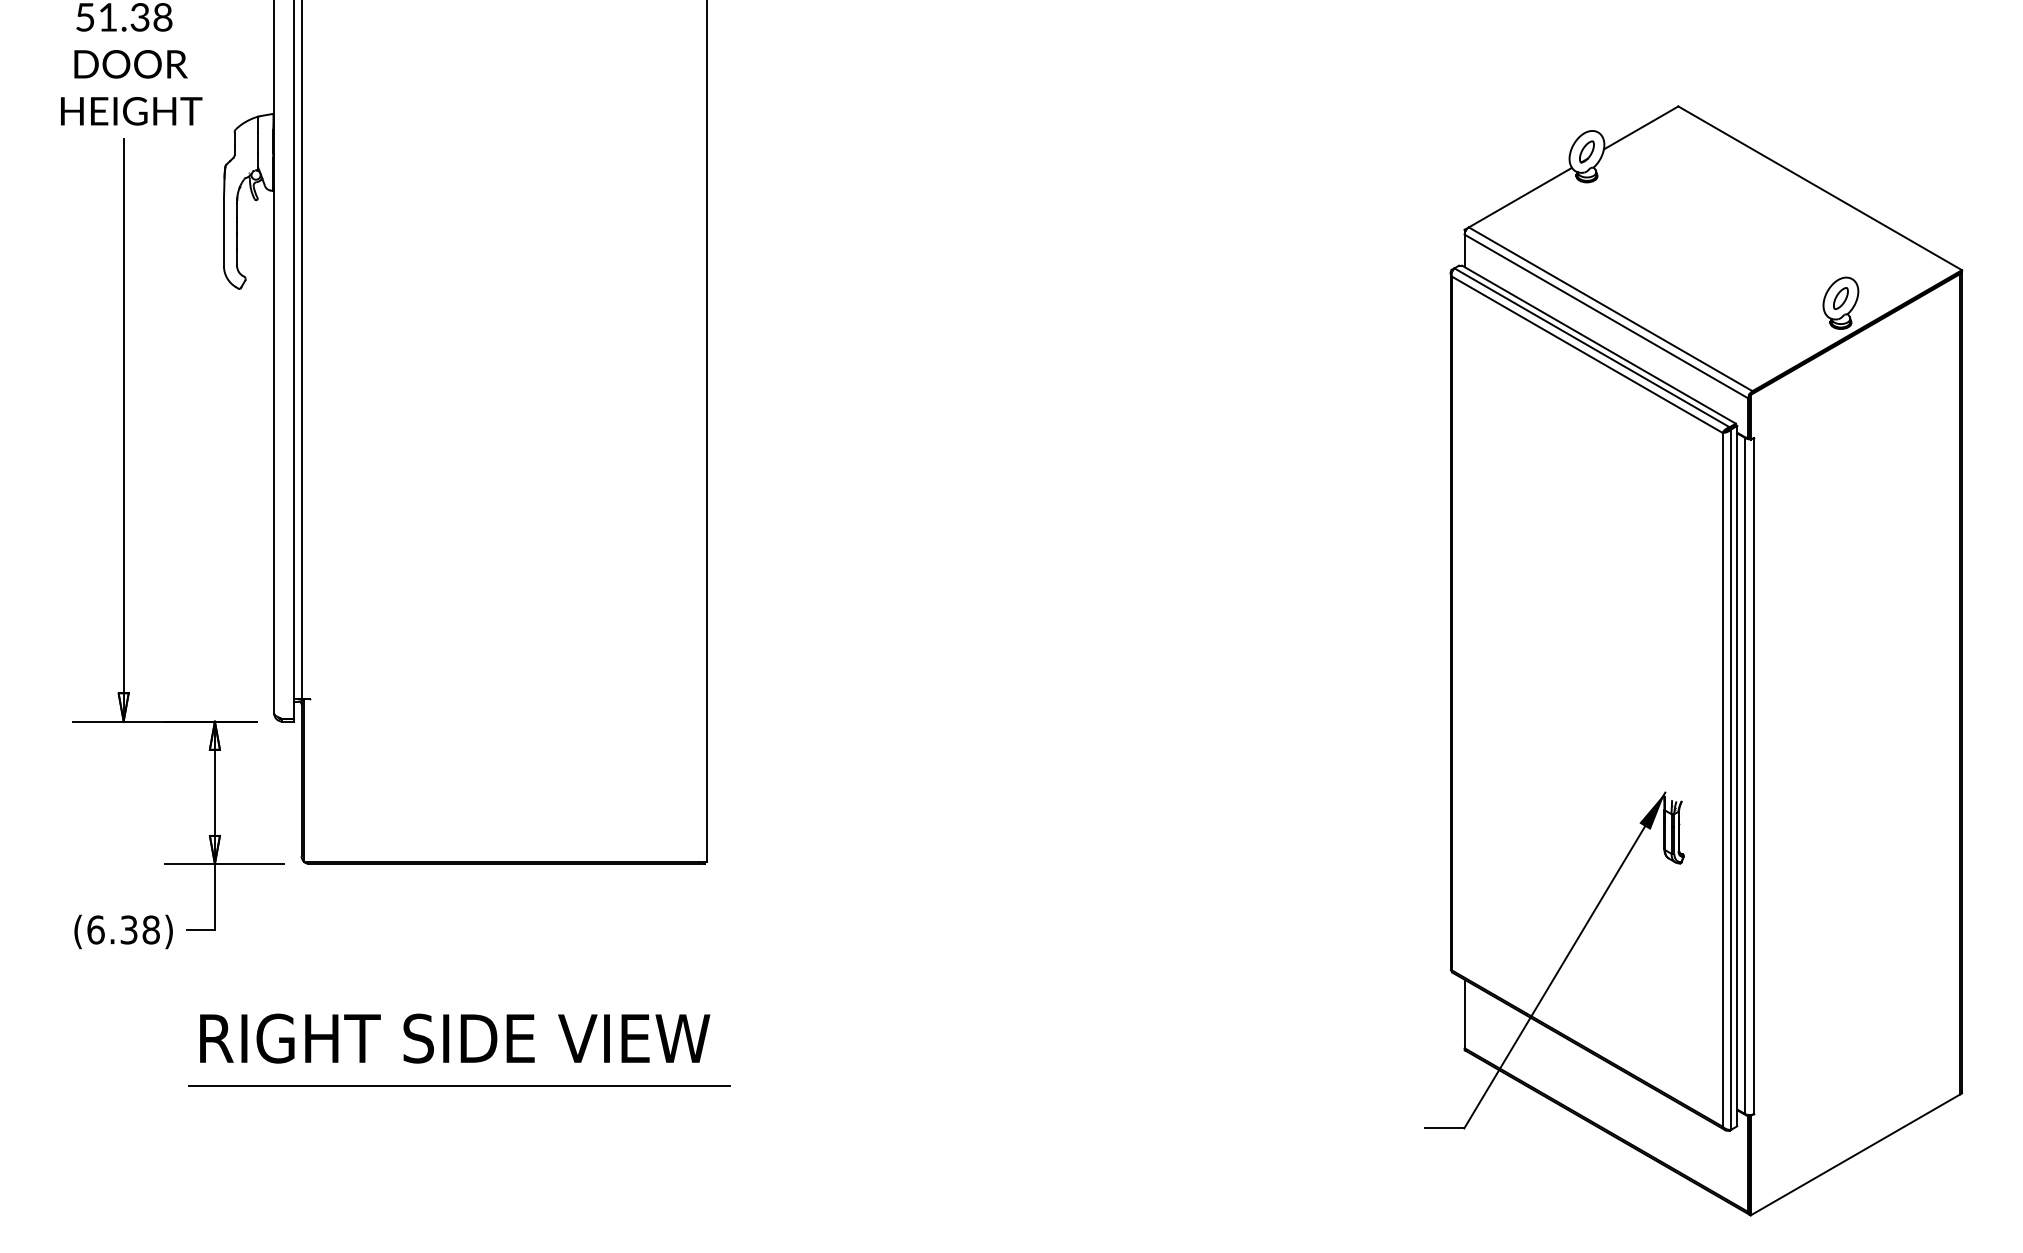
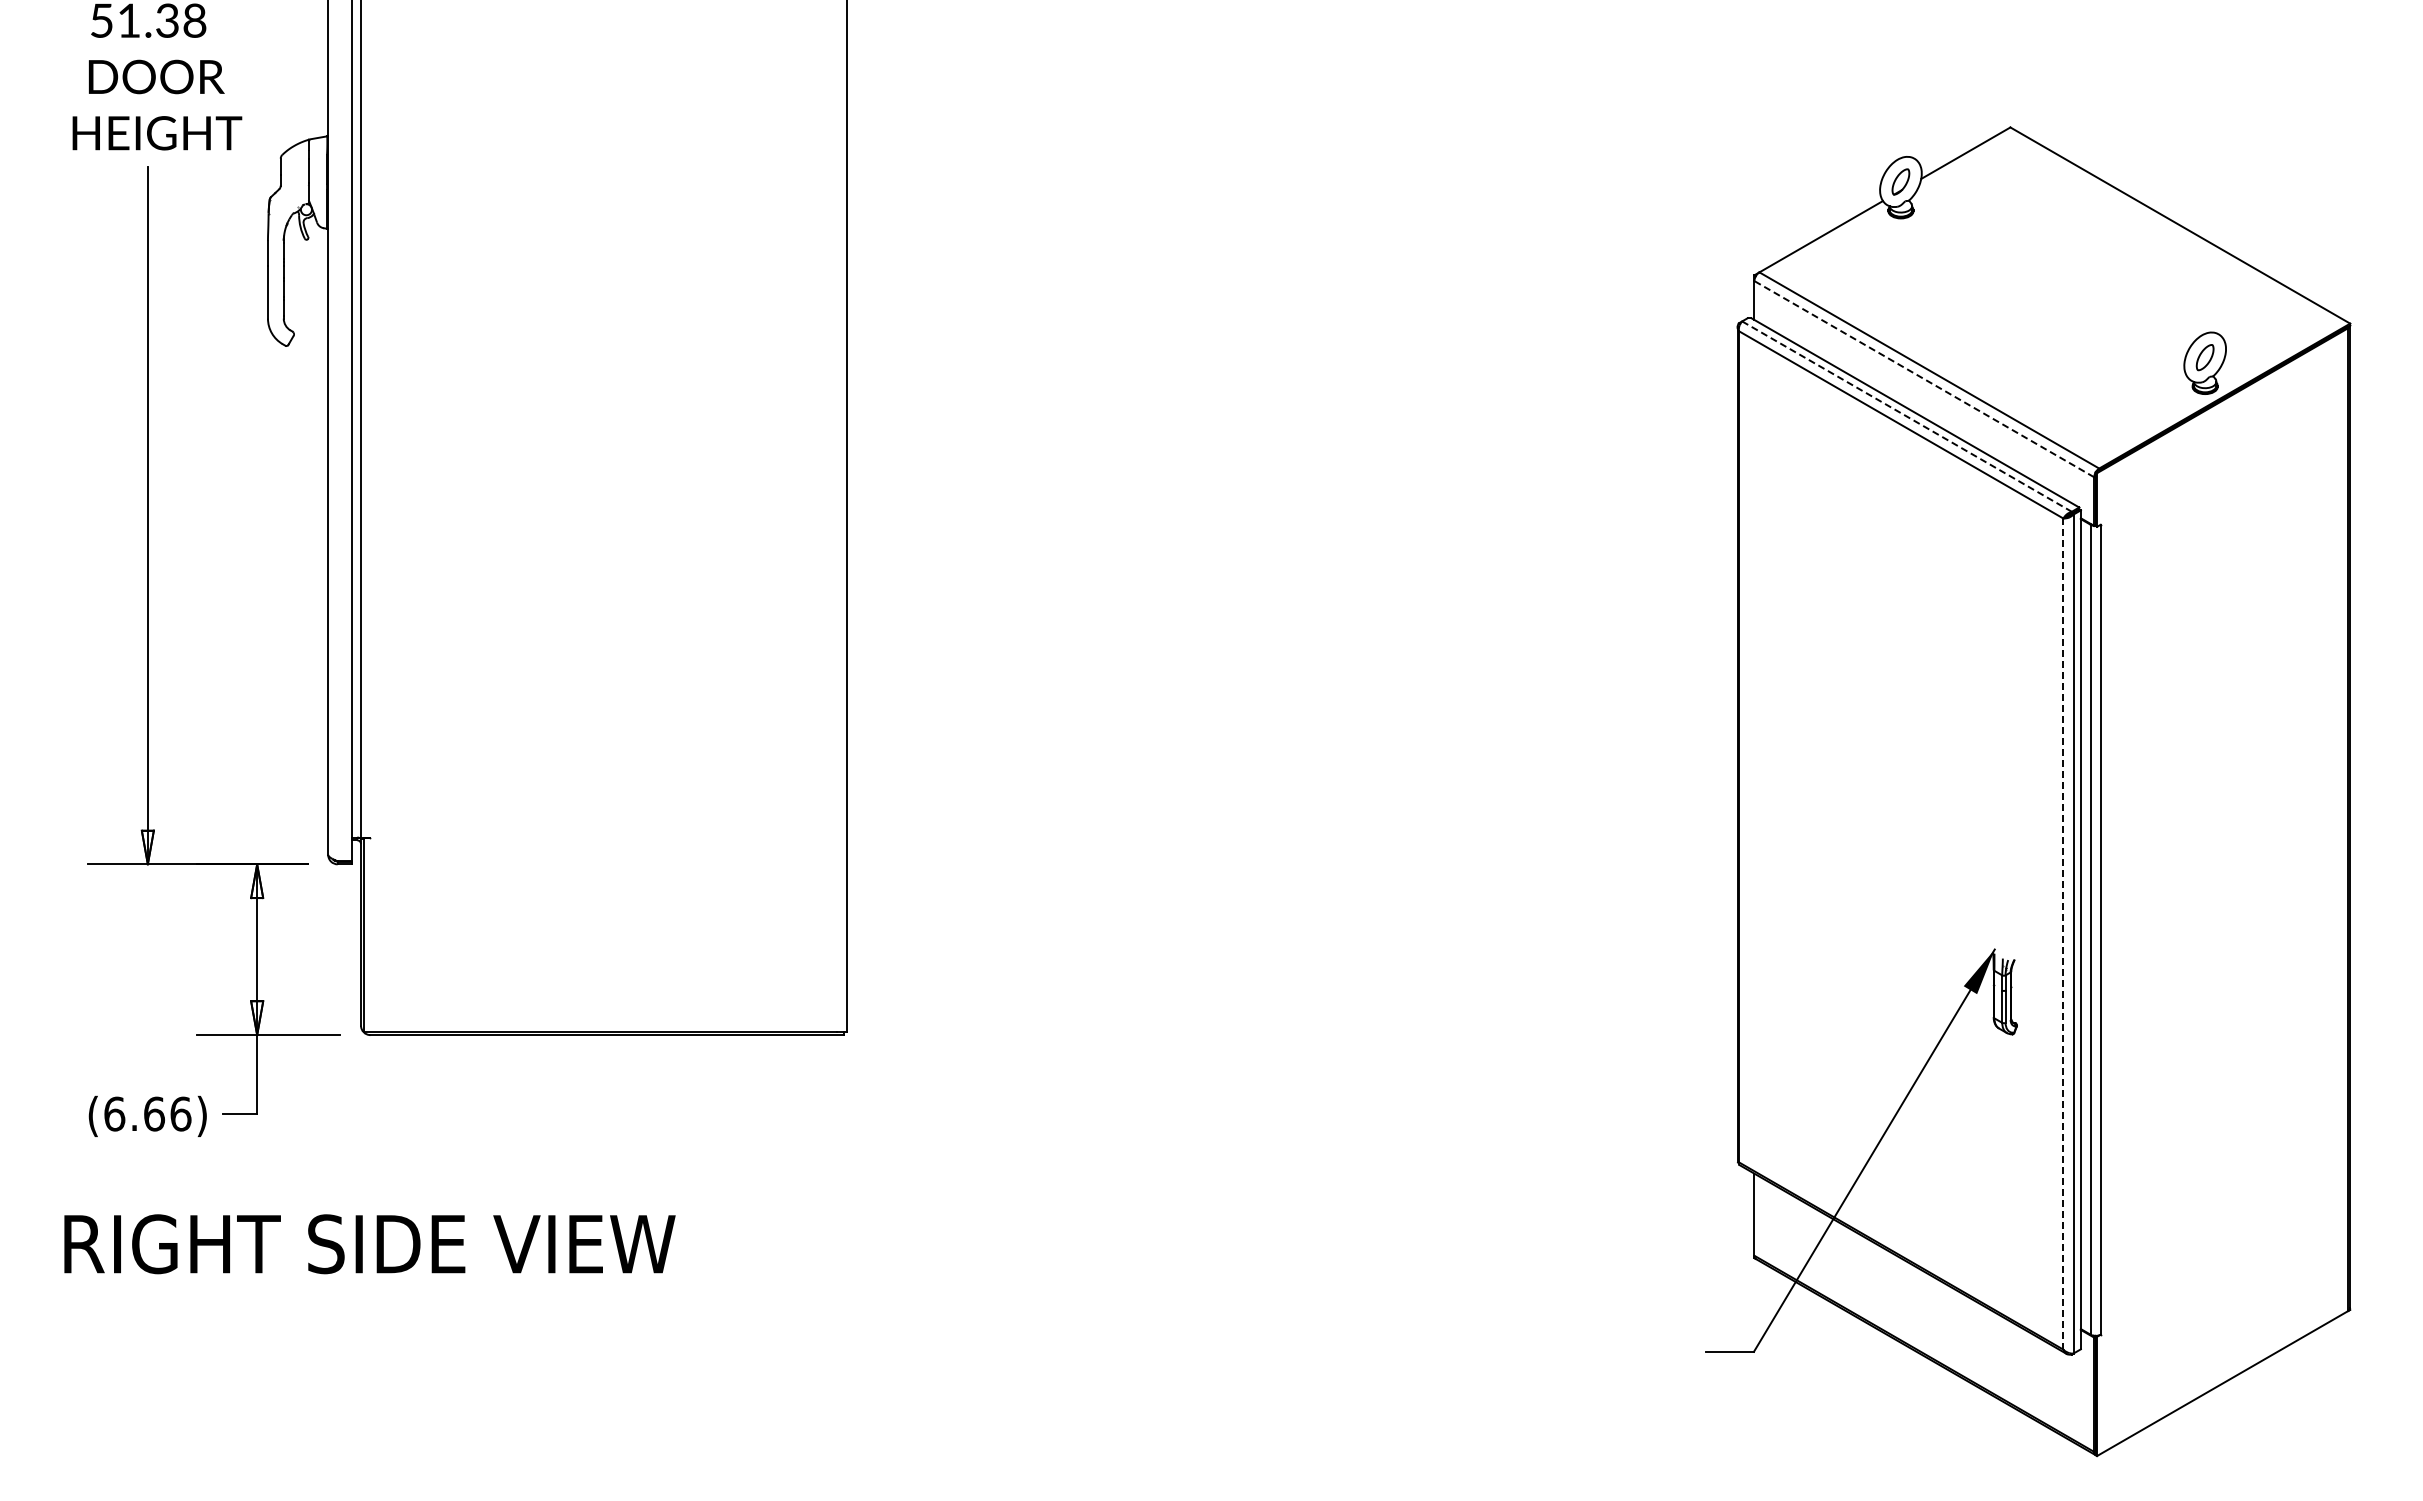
line: (1605, 315) -> (1923, 378), solid -> dashed
line: (1592, 347) -> (1907, 416), solid -> dashed
line: (1722, 780) -> (2063, 934), solid -> dashed
text: (140, 929) -> (167, 1113), (6.38) -> (6.66)
text: (454, 1038) -> (369, 1244), moved
line: (459, 1086) -> (550, 1301), removed

